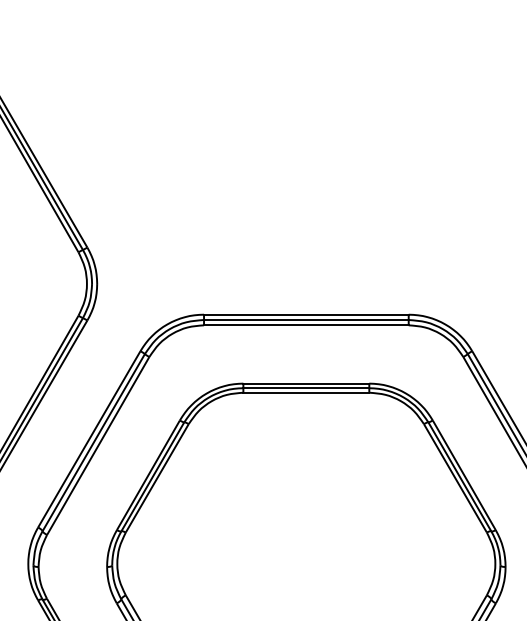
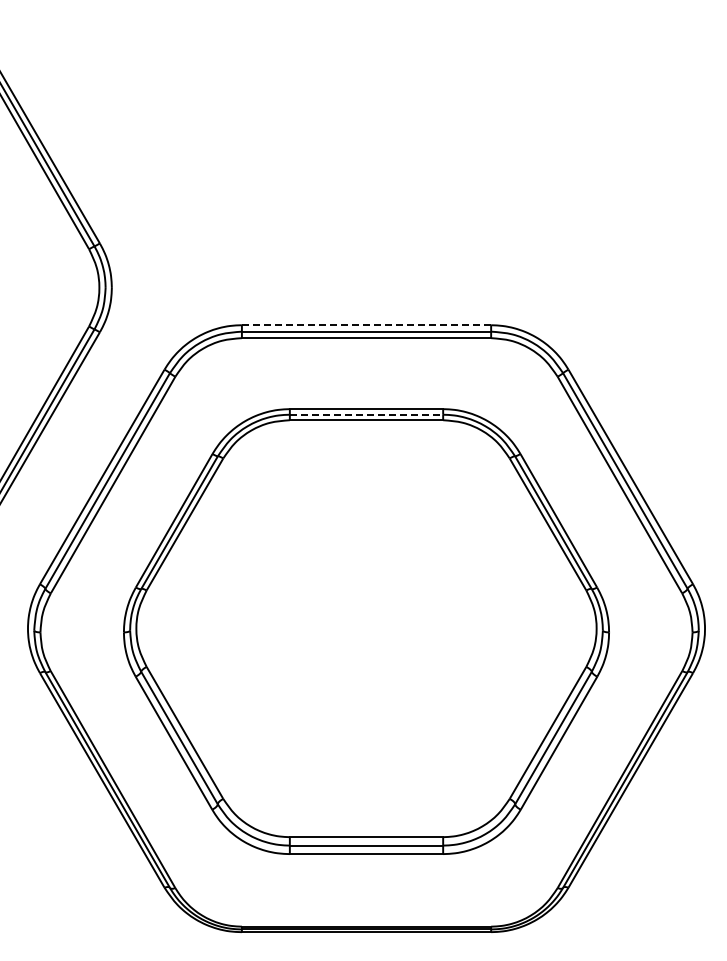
line: (306, 314) -> (366, 325), solid -> dashed
line: (306, 388) -> (366, 414), solid -> dashed

